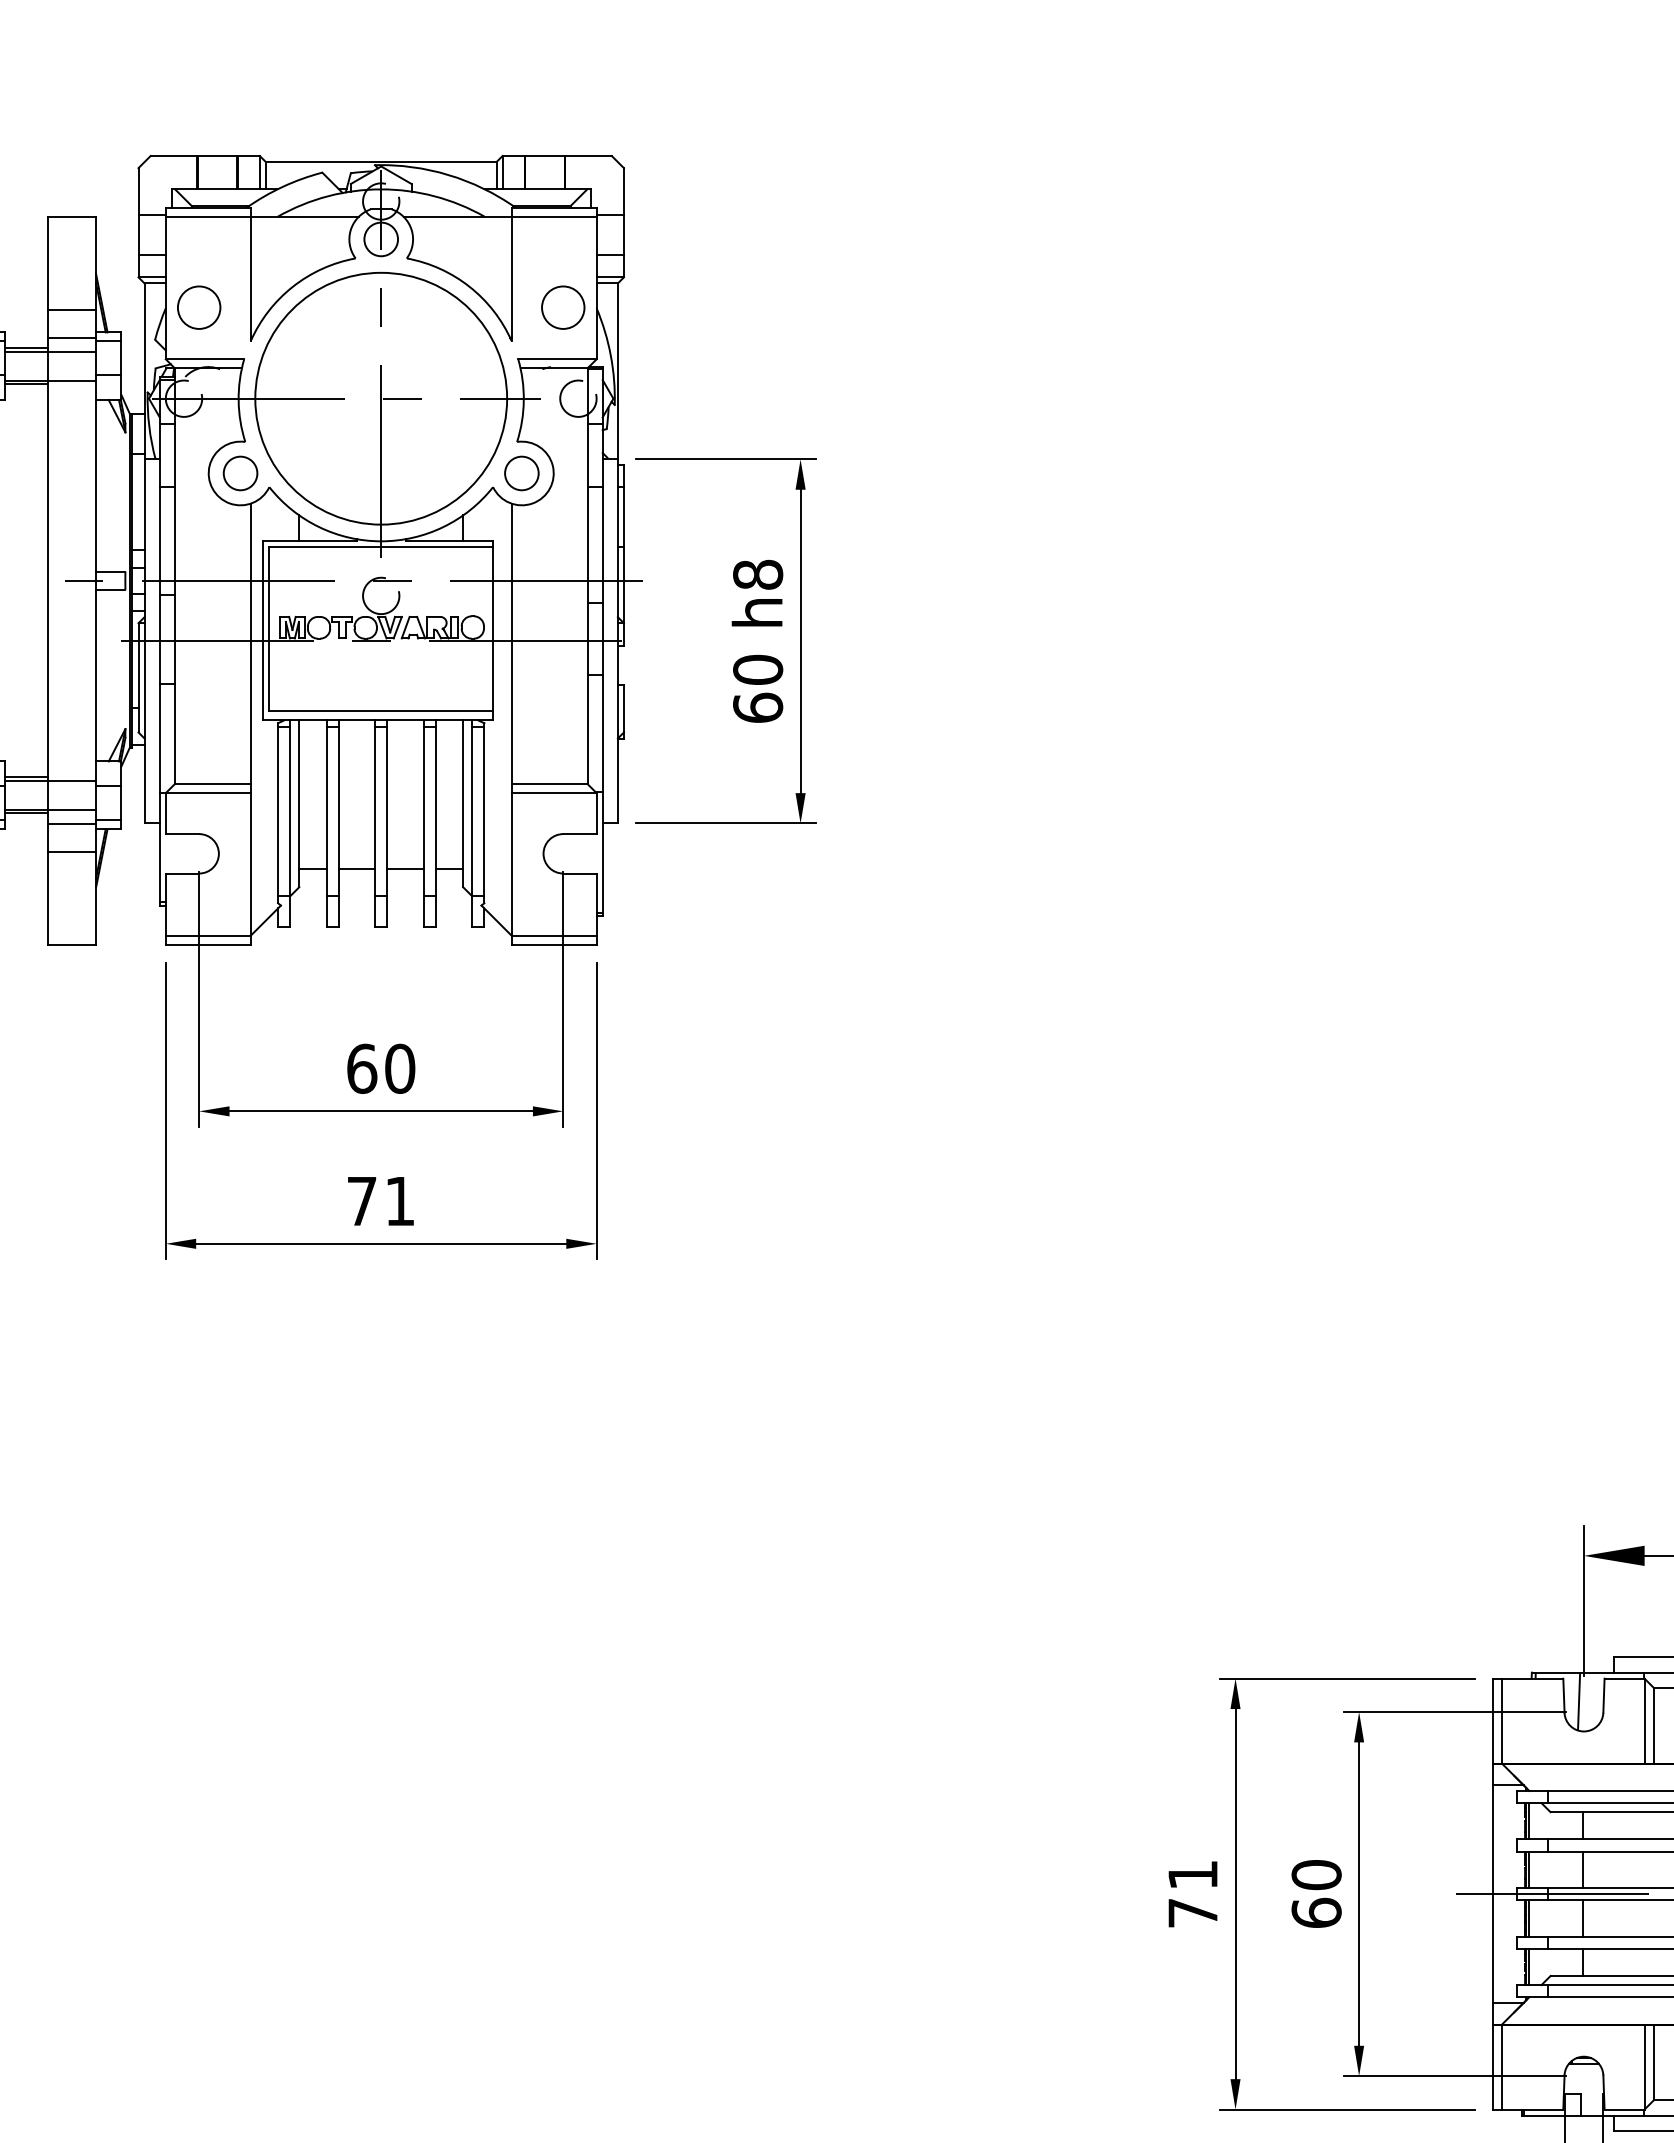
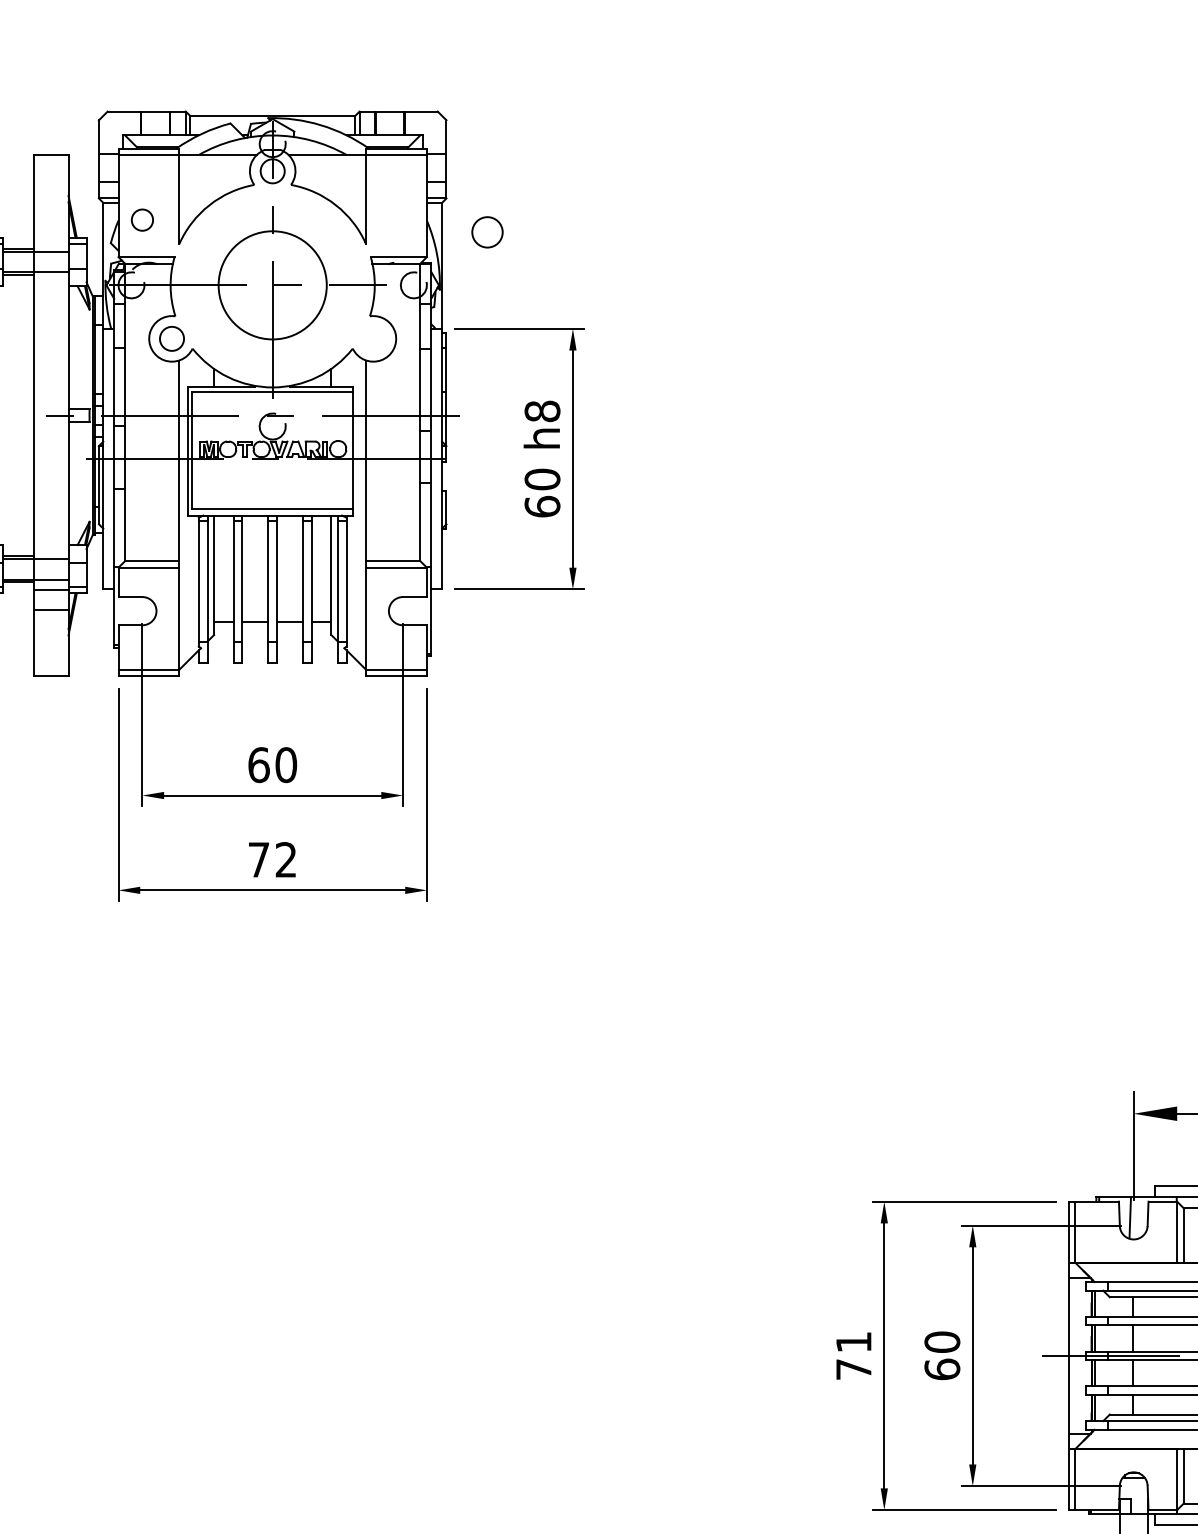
circle: (199, 307) -> (142, 220), size x0.7
circle: (563, 307) -> (487, 232), moved
line: (71, 309) -> (50, 221), removed
line: (71, 337) -> (50, 241), removed
circle: (381, 398) -> (272, 285), size x0.6
circle: (521, 473) -> (373, 338), removed
text: (399, 1200) -> (285, 859), 71 -> 72

